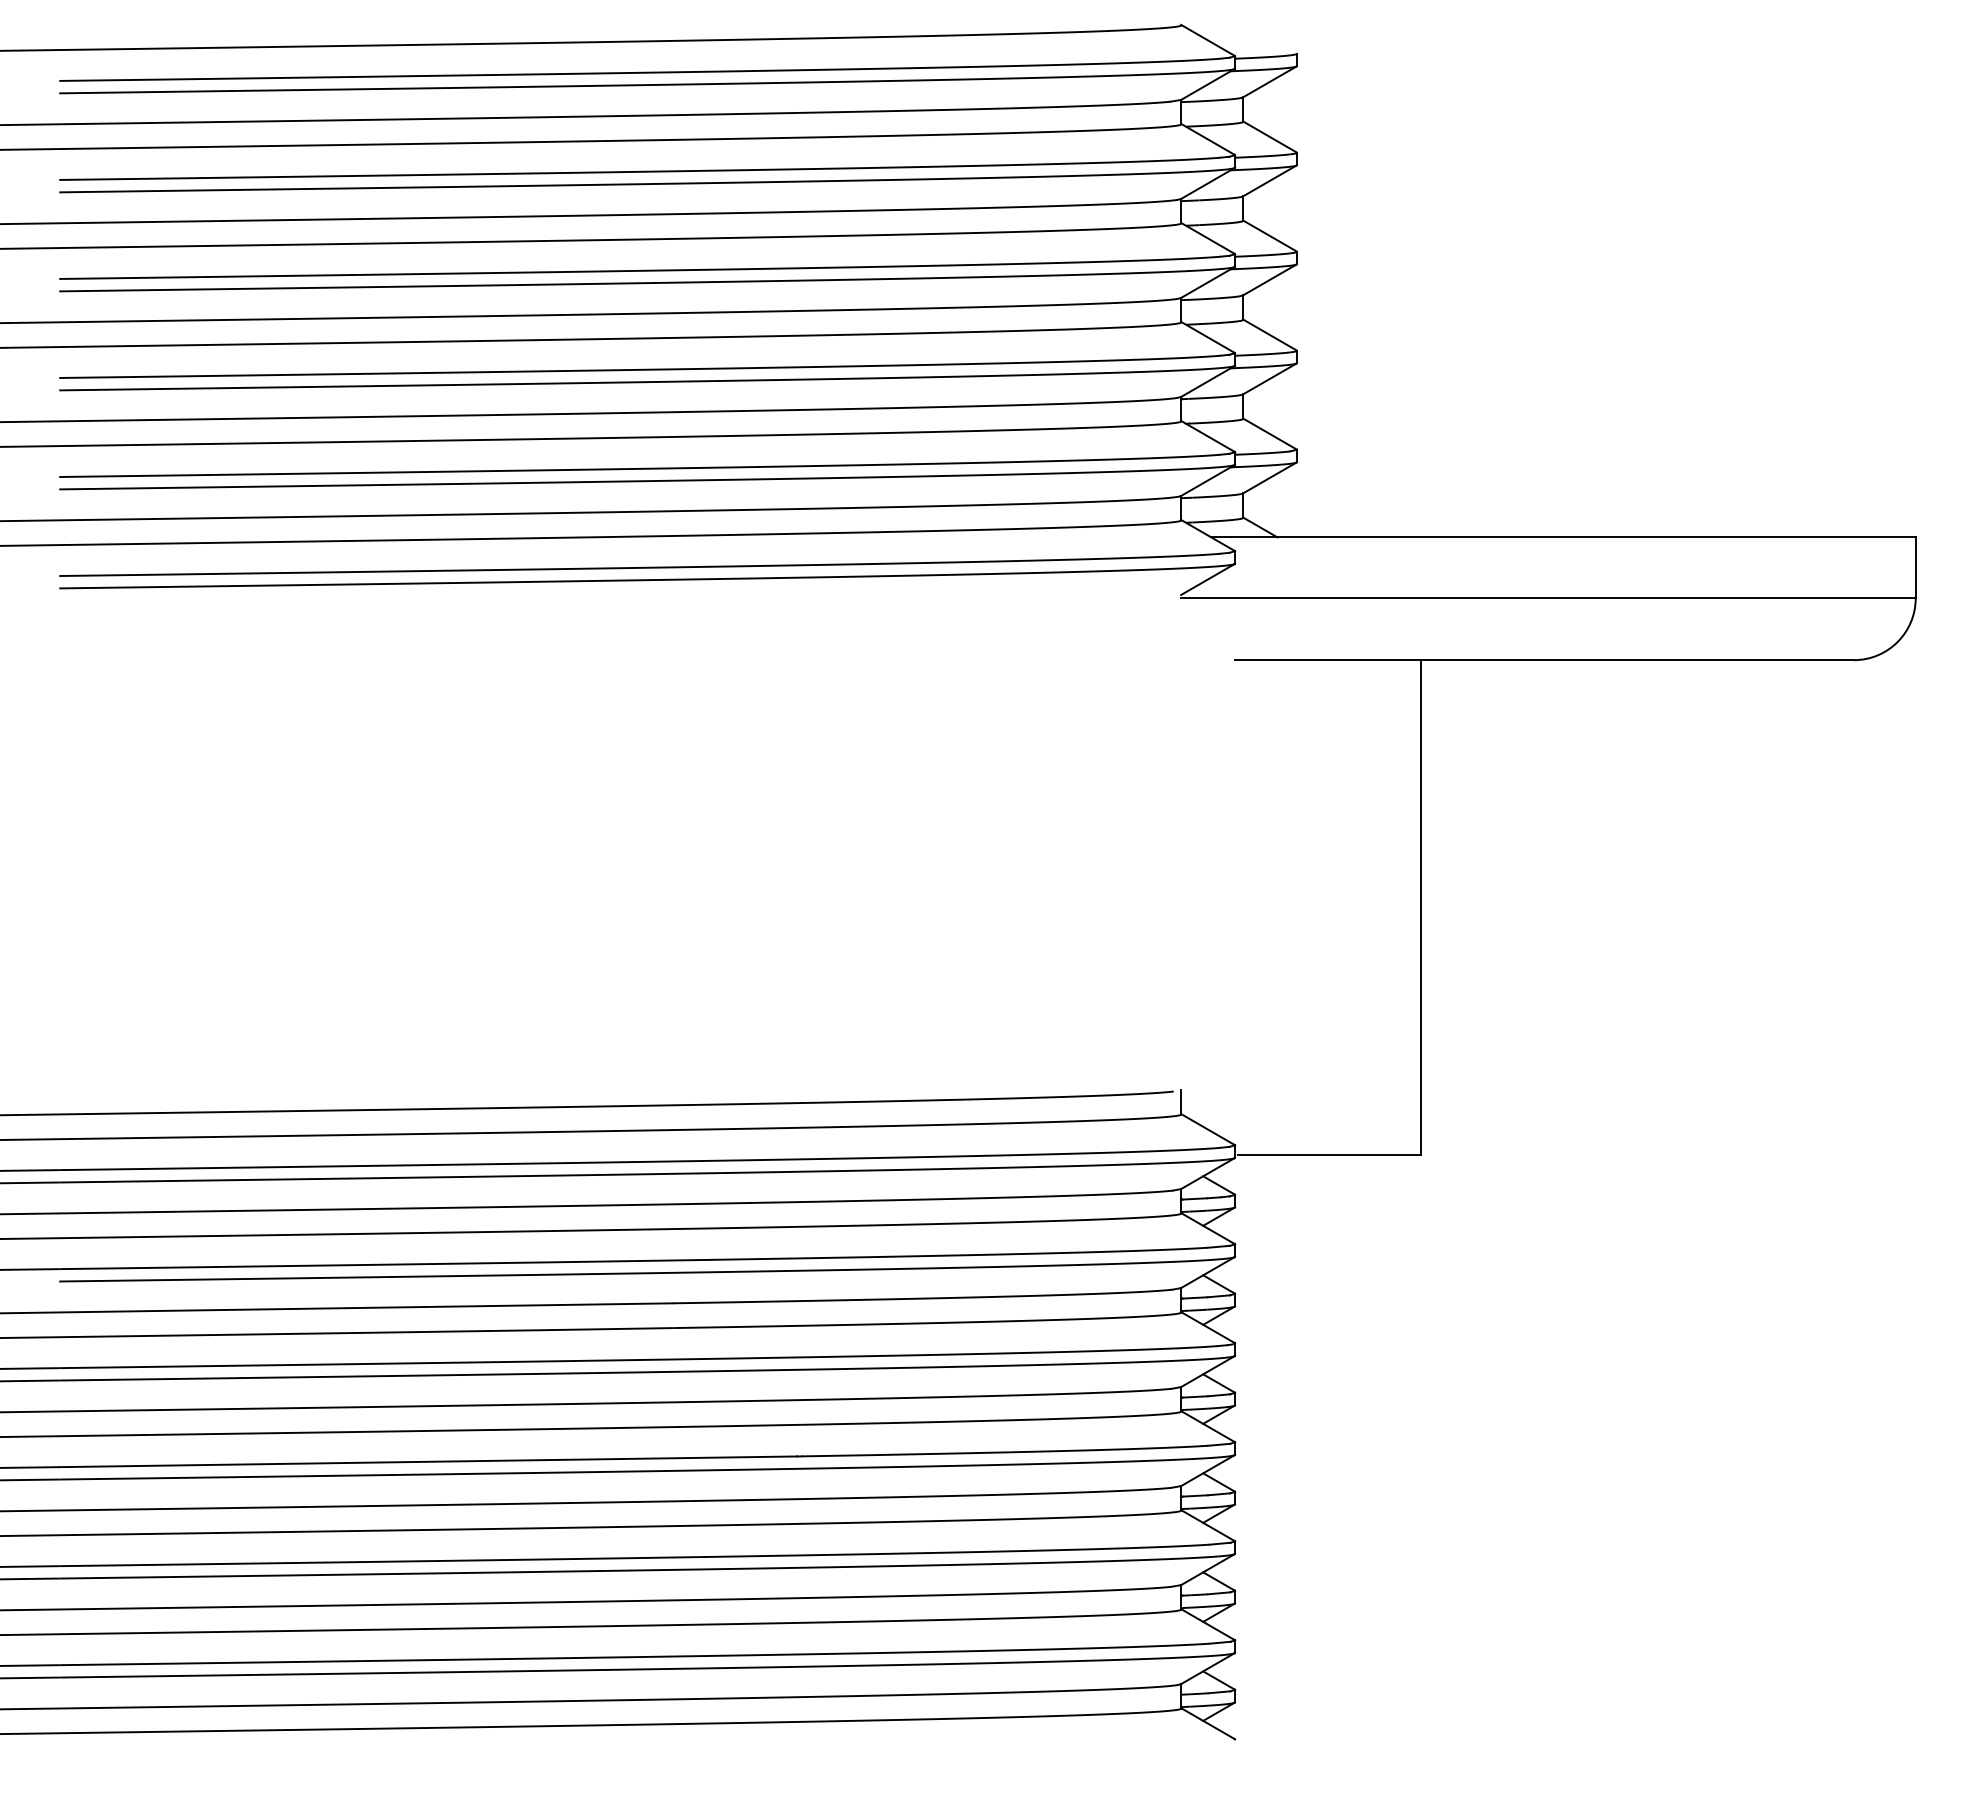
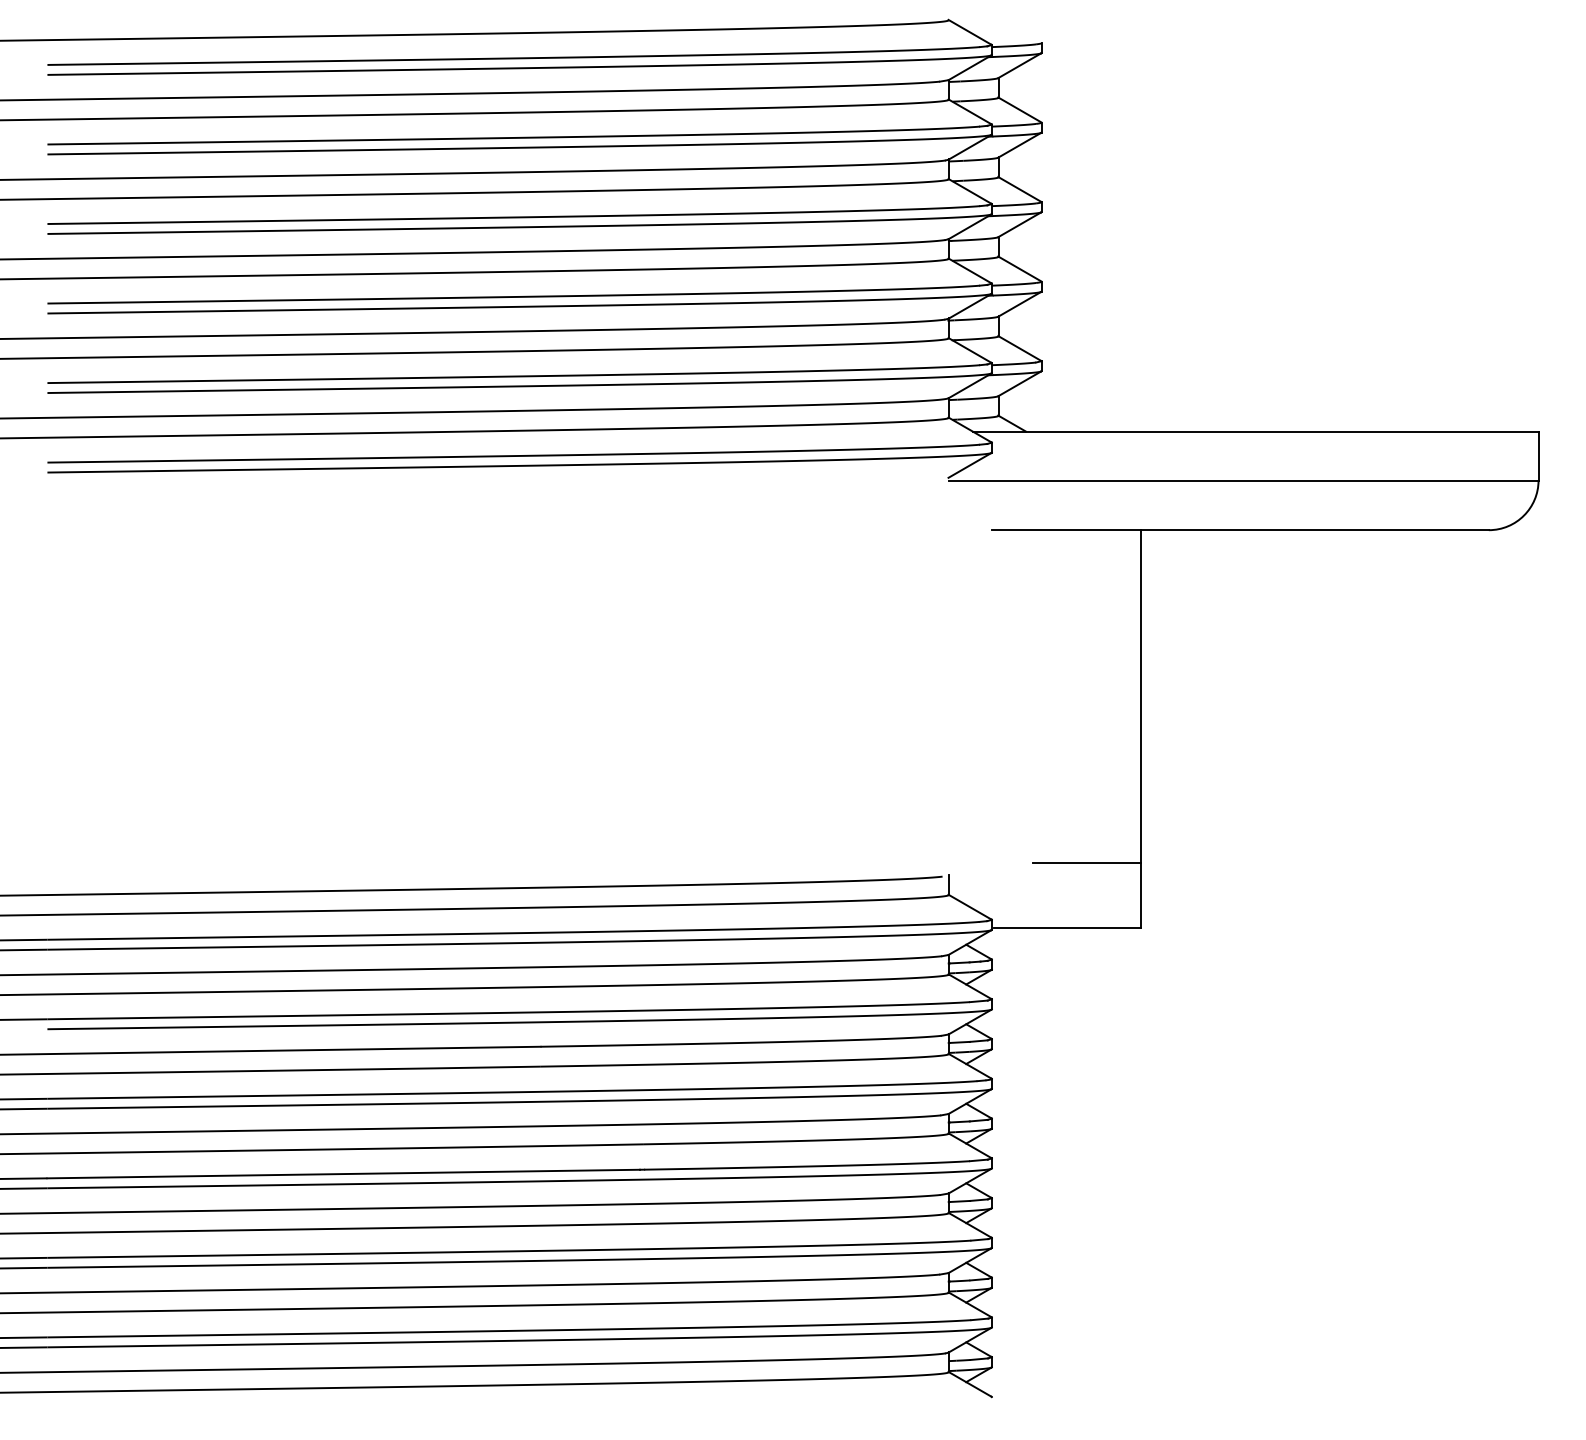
line: (1353, 1074) -> (1086, 862), added

